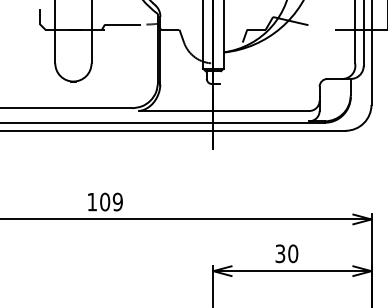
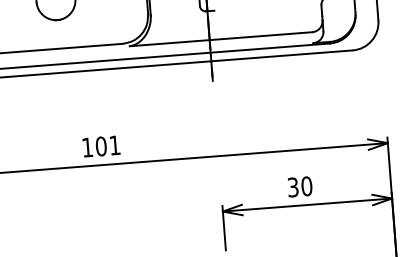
text: (117, 201) -> (114, 144), 109 -> 101

